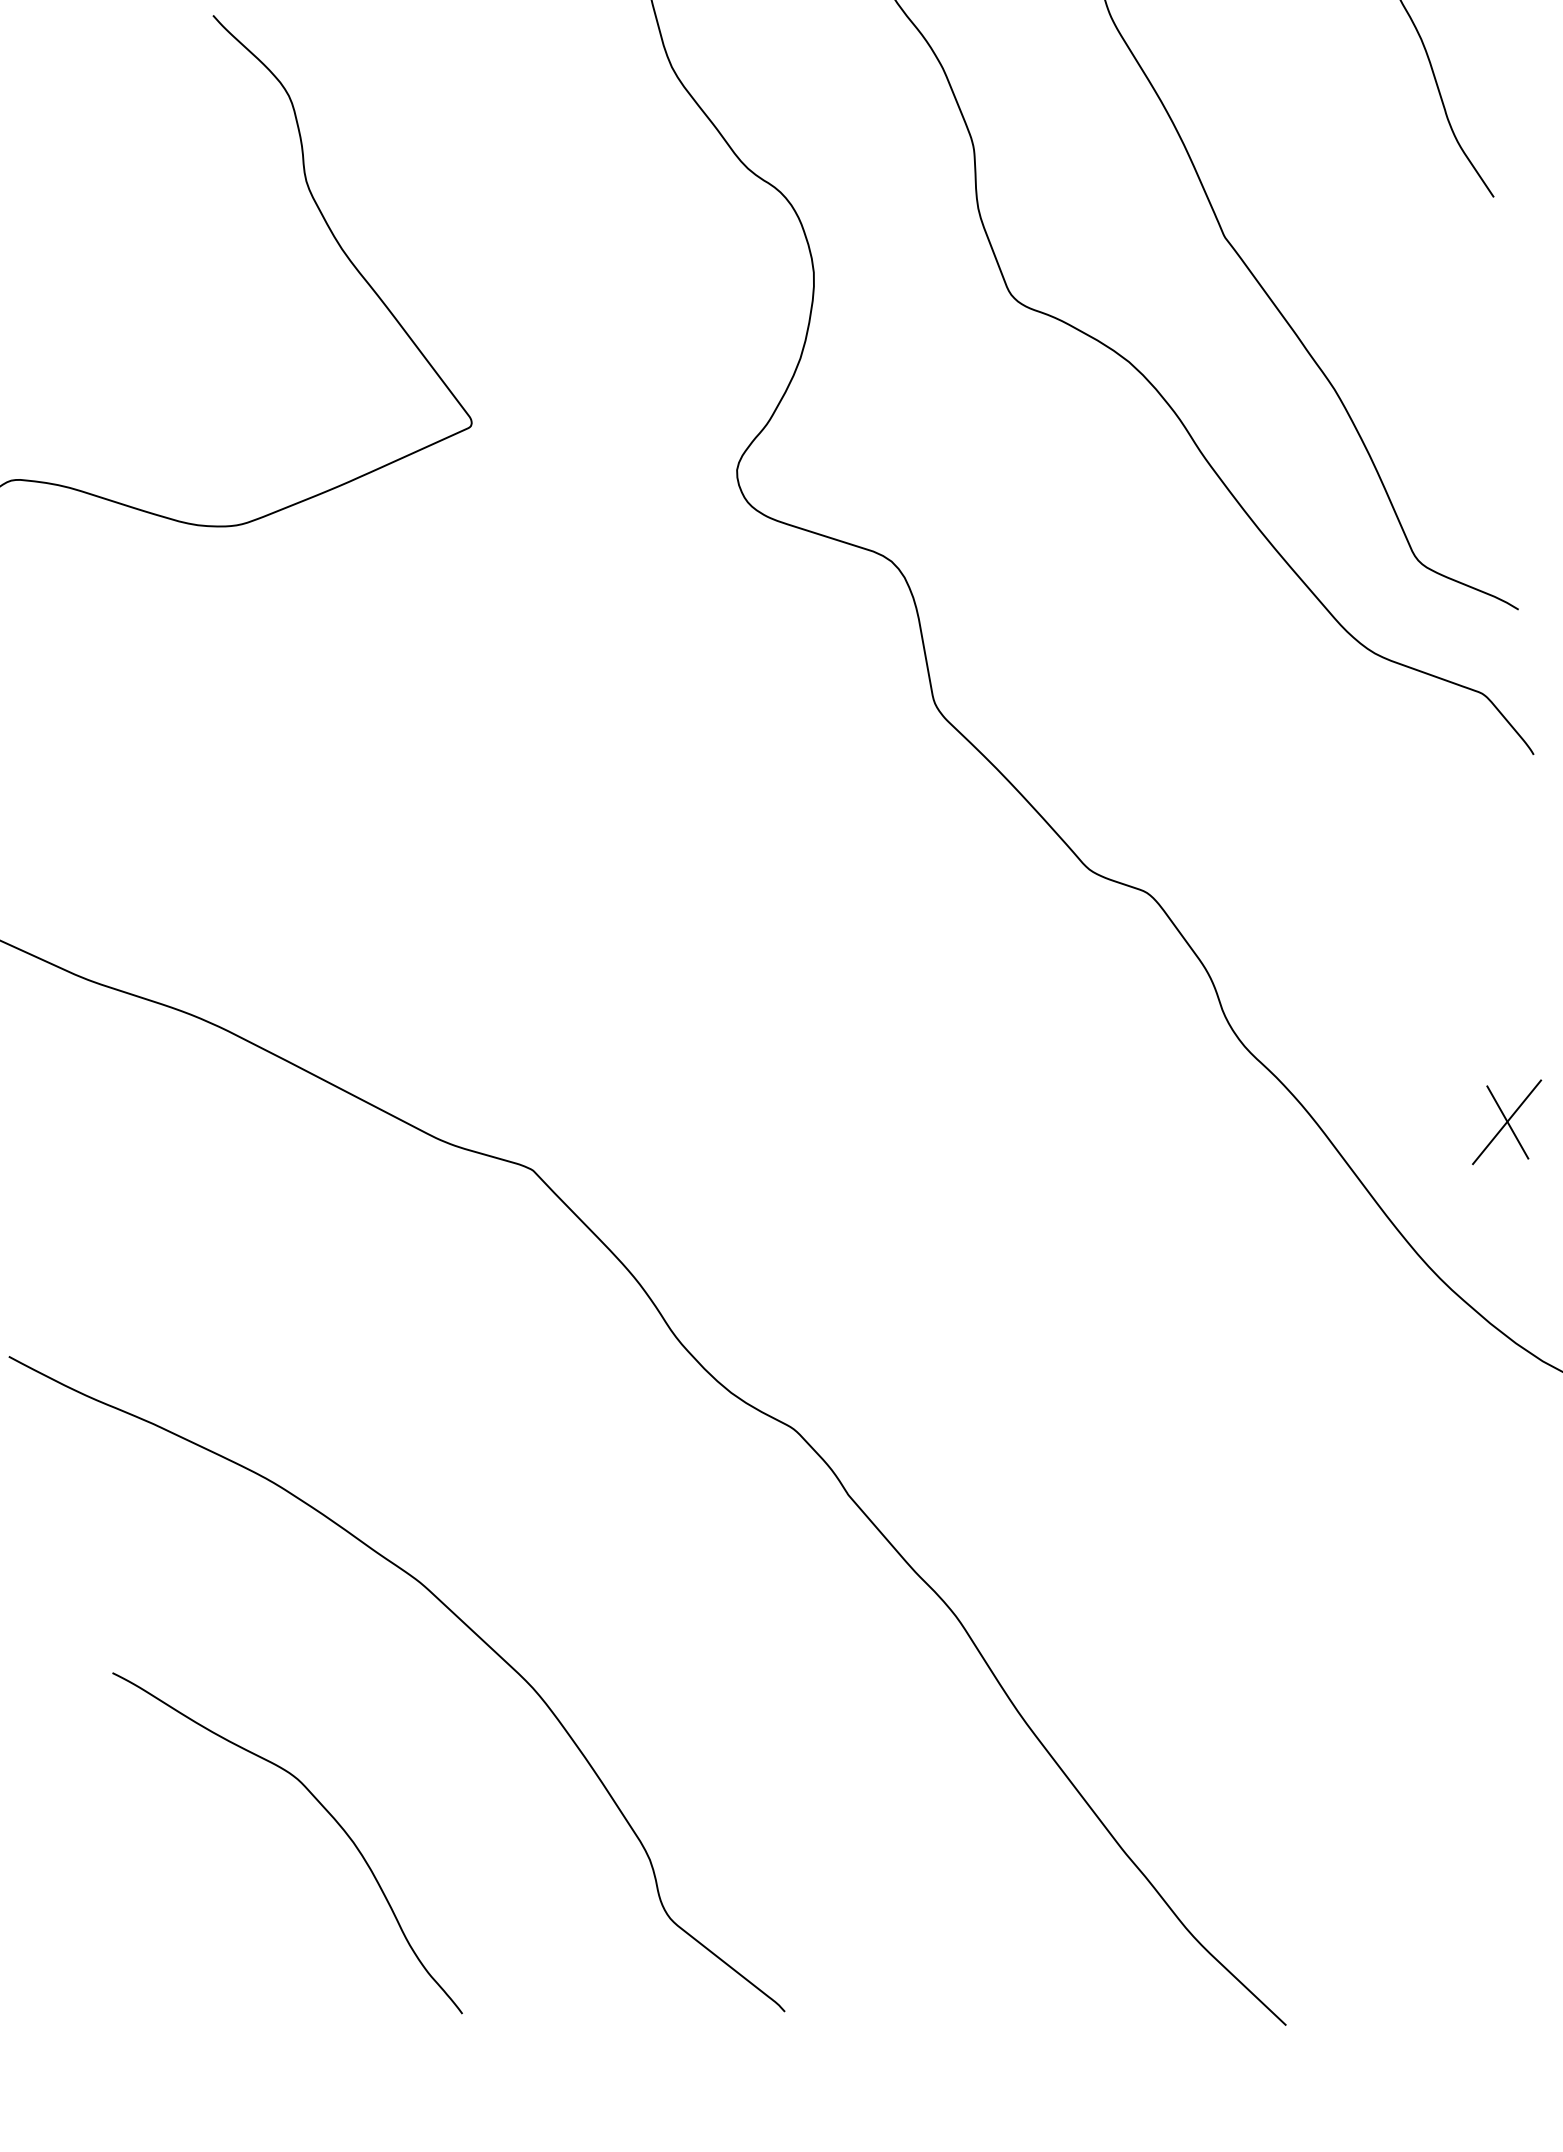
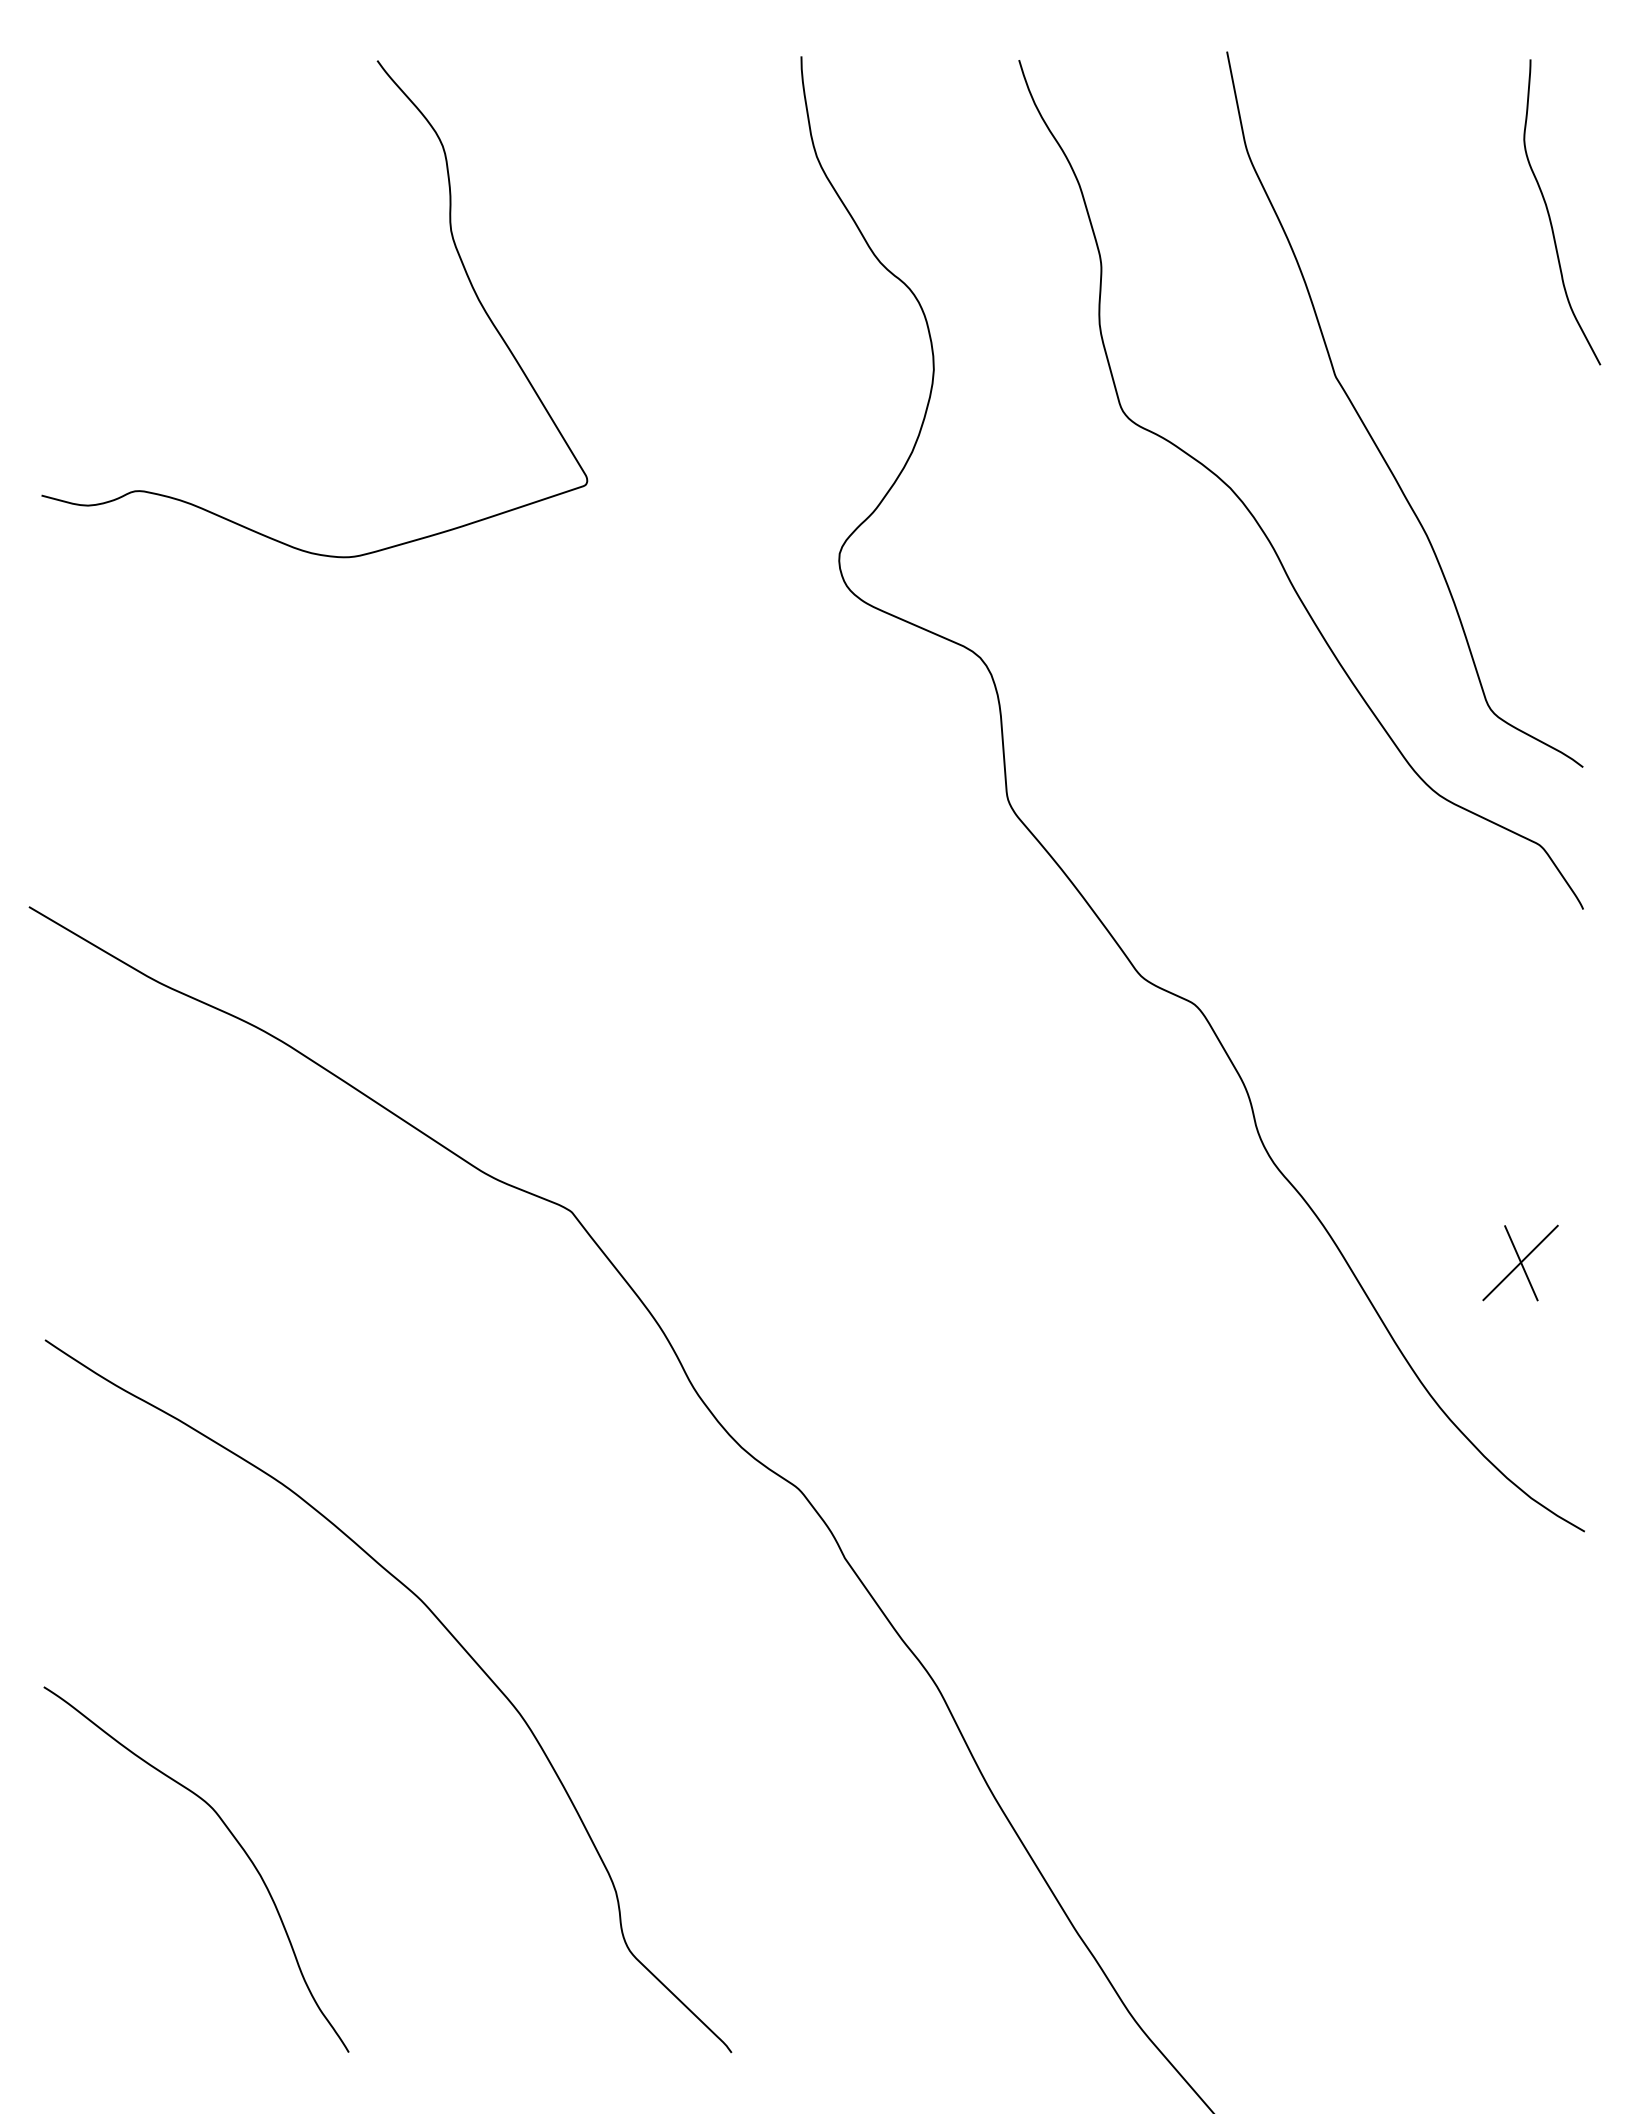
curve: (323, 1808) -> (234, 1839), moved

